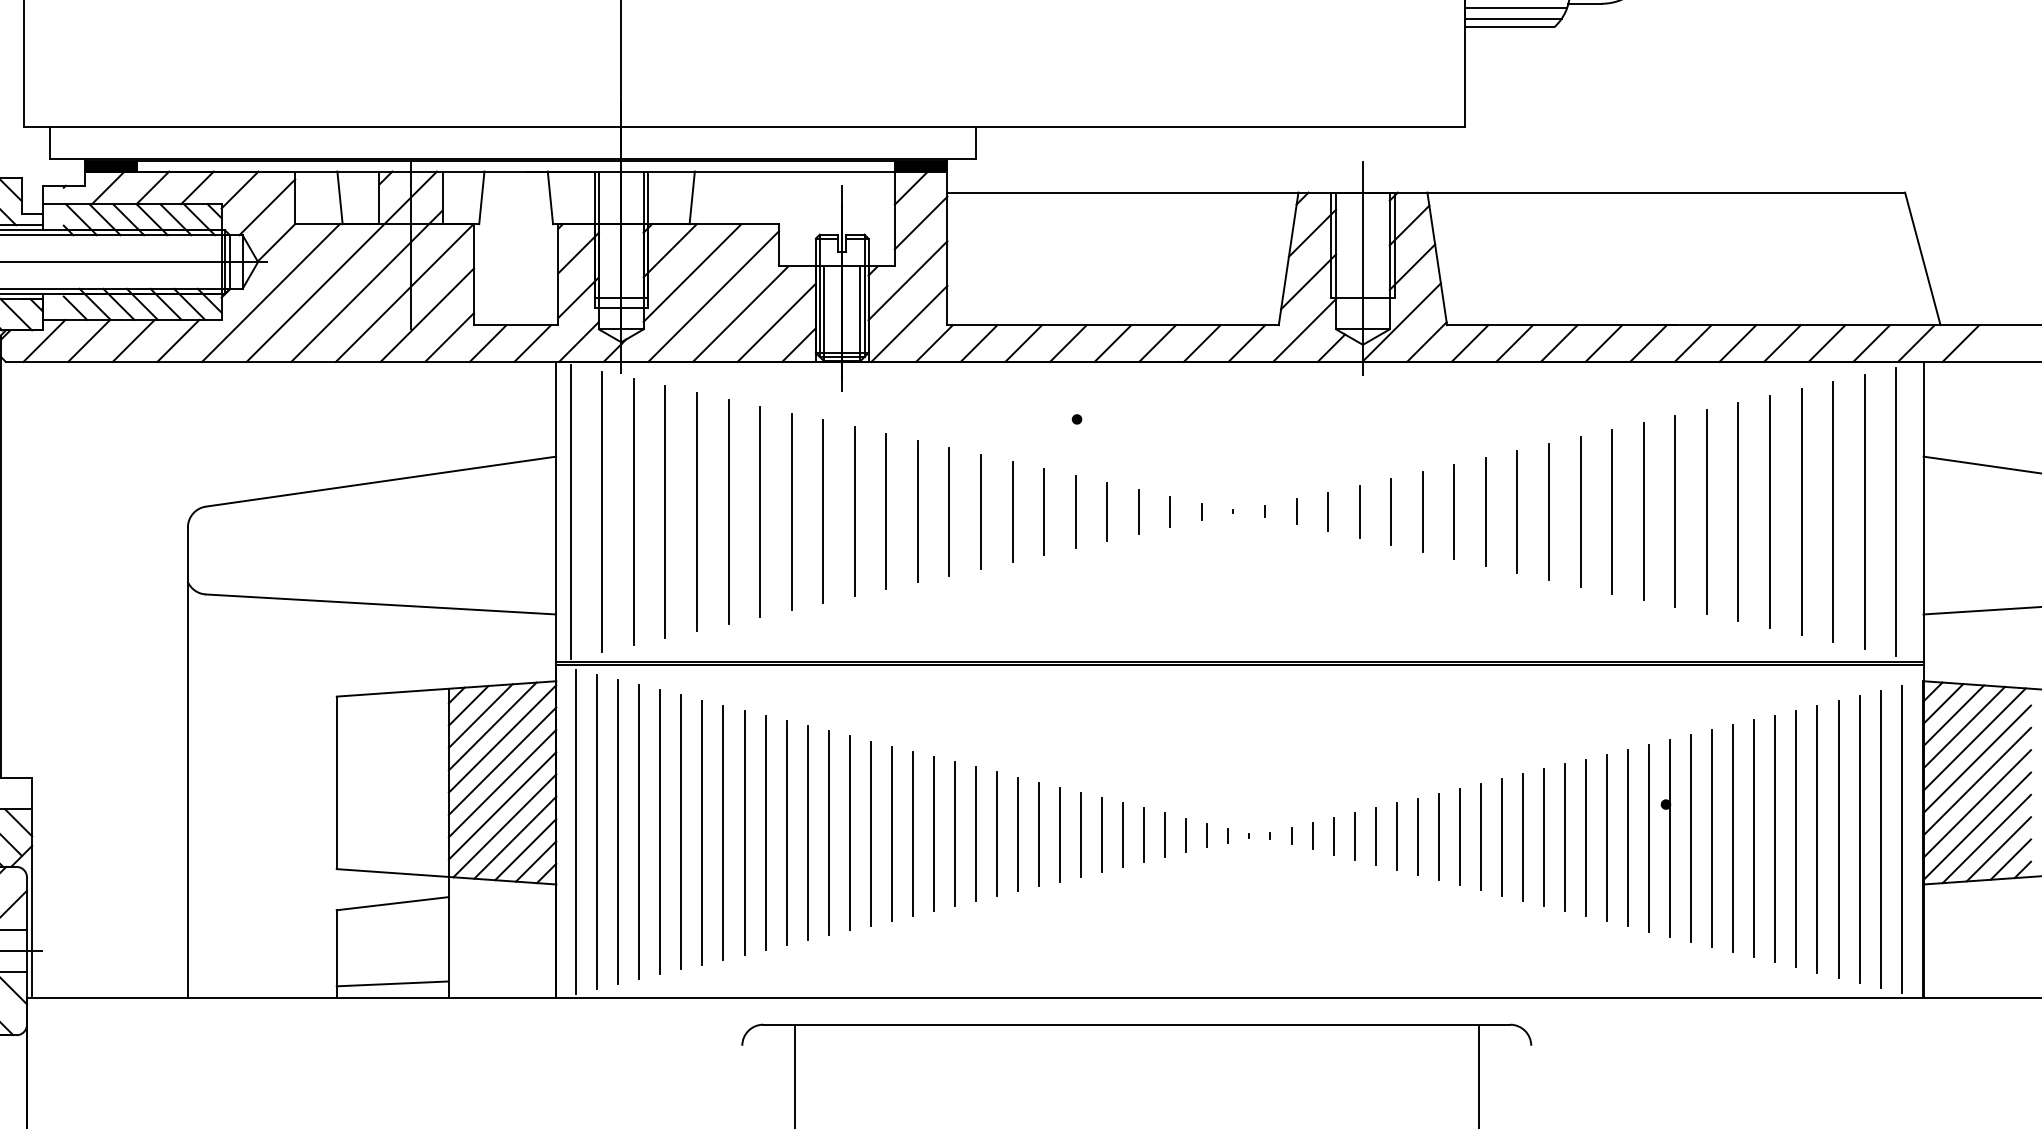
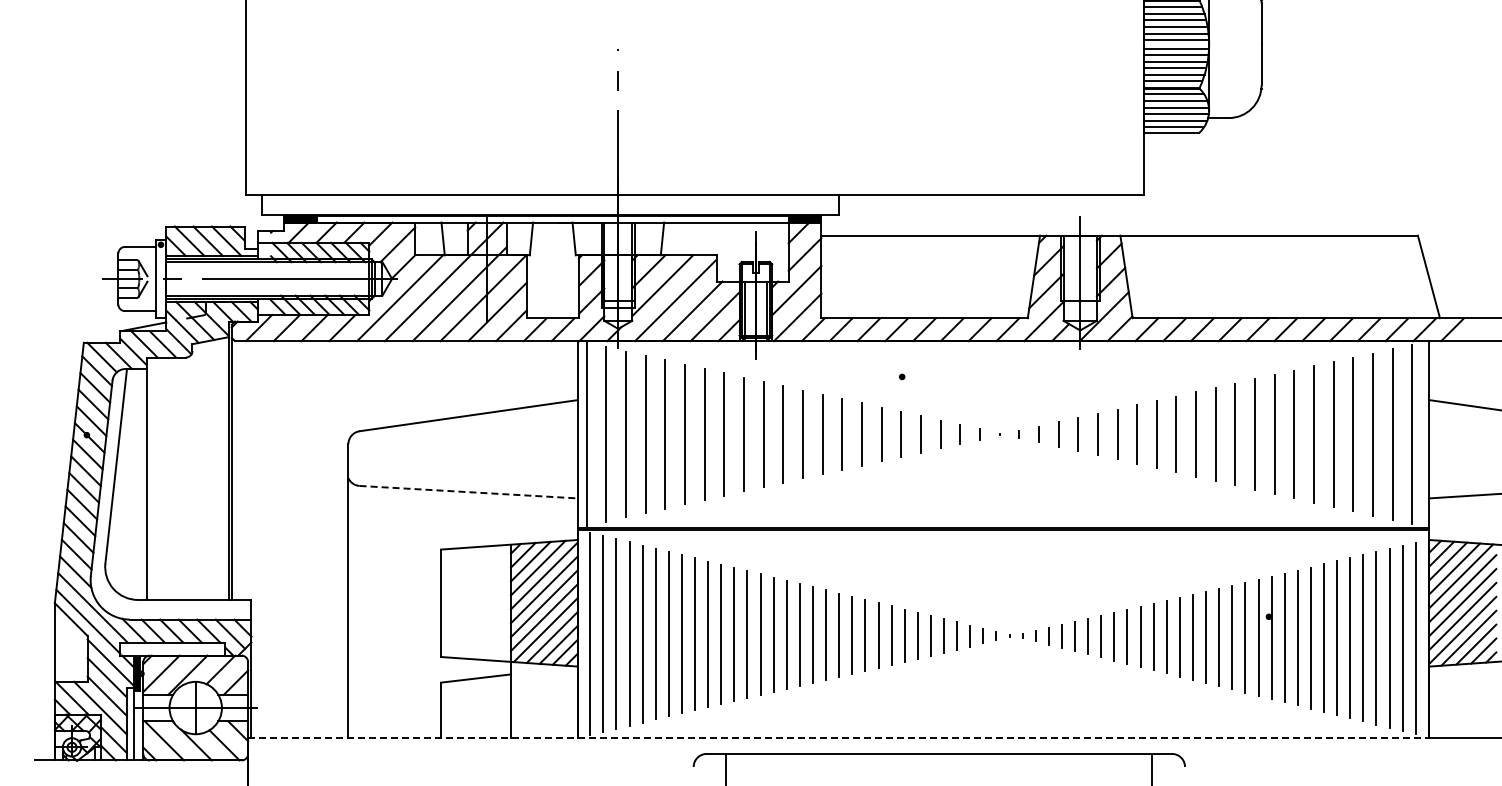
line: (382, 604) -> (469, 492), solid -> dashed
line: (391, 983) -> (475, 728), removed
line: (974, 998) -> (838, 737), solid -> dashed

